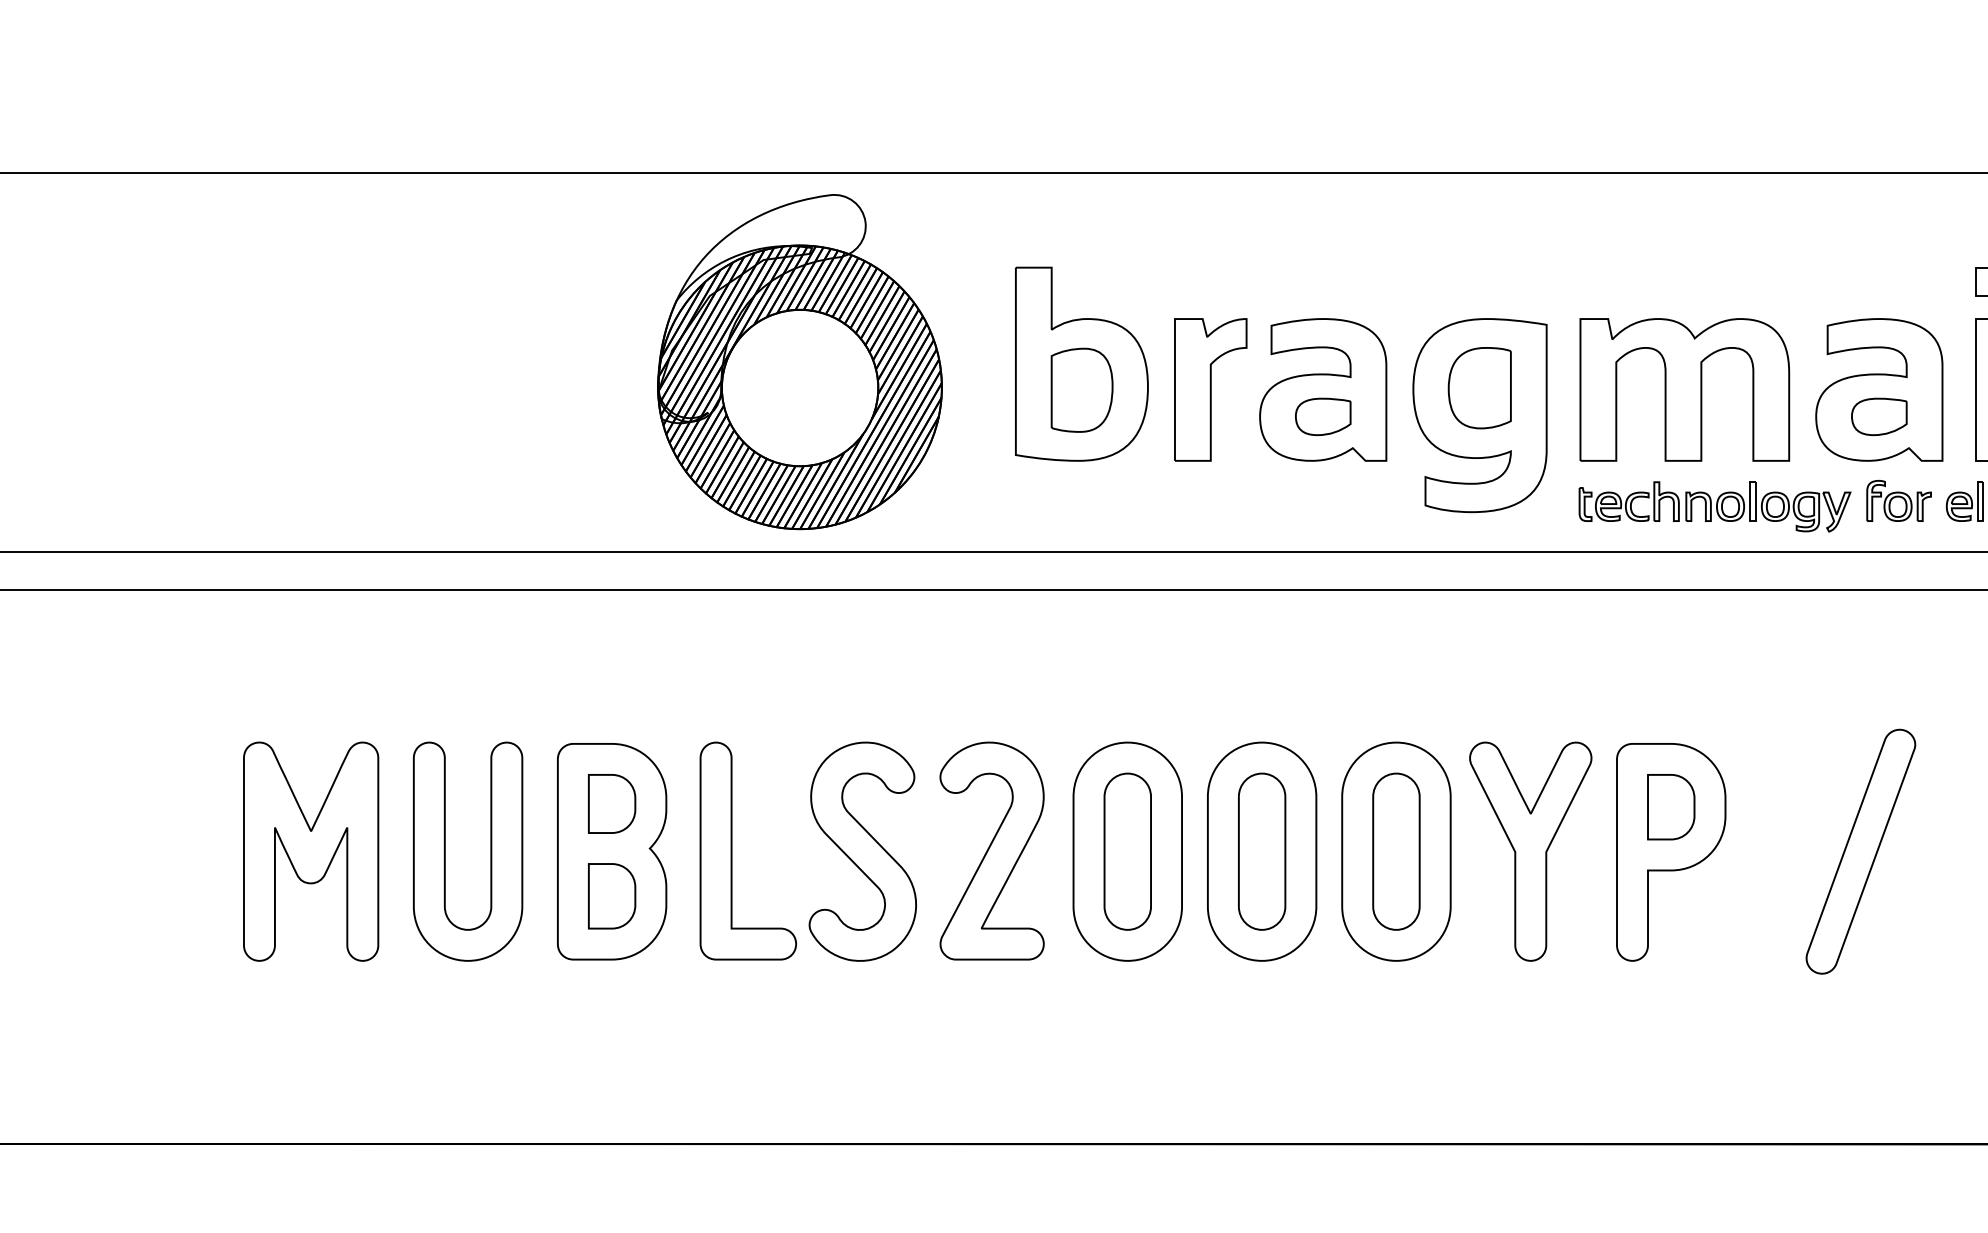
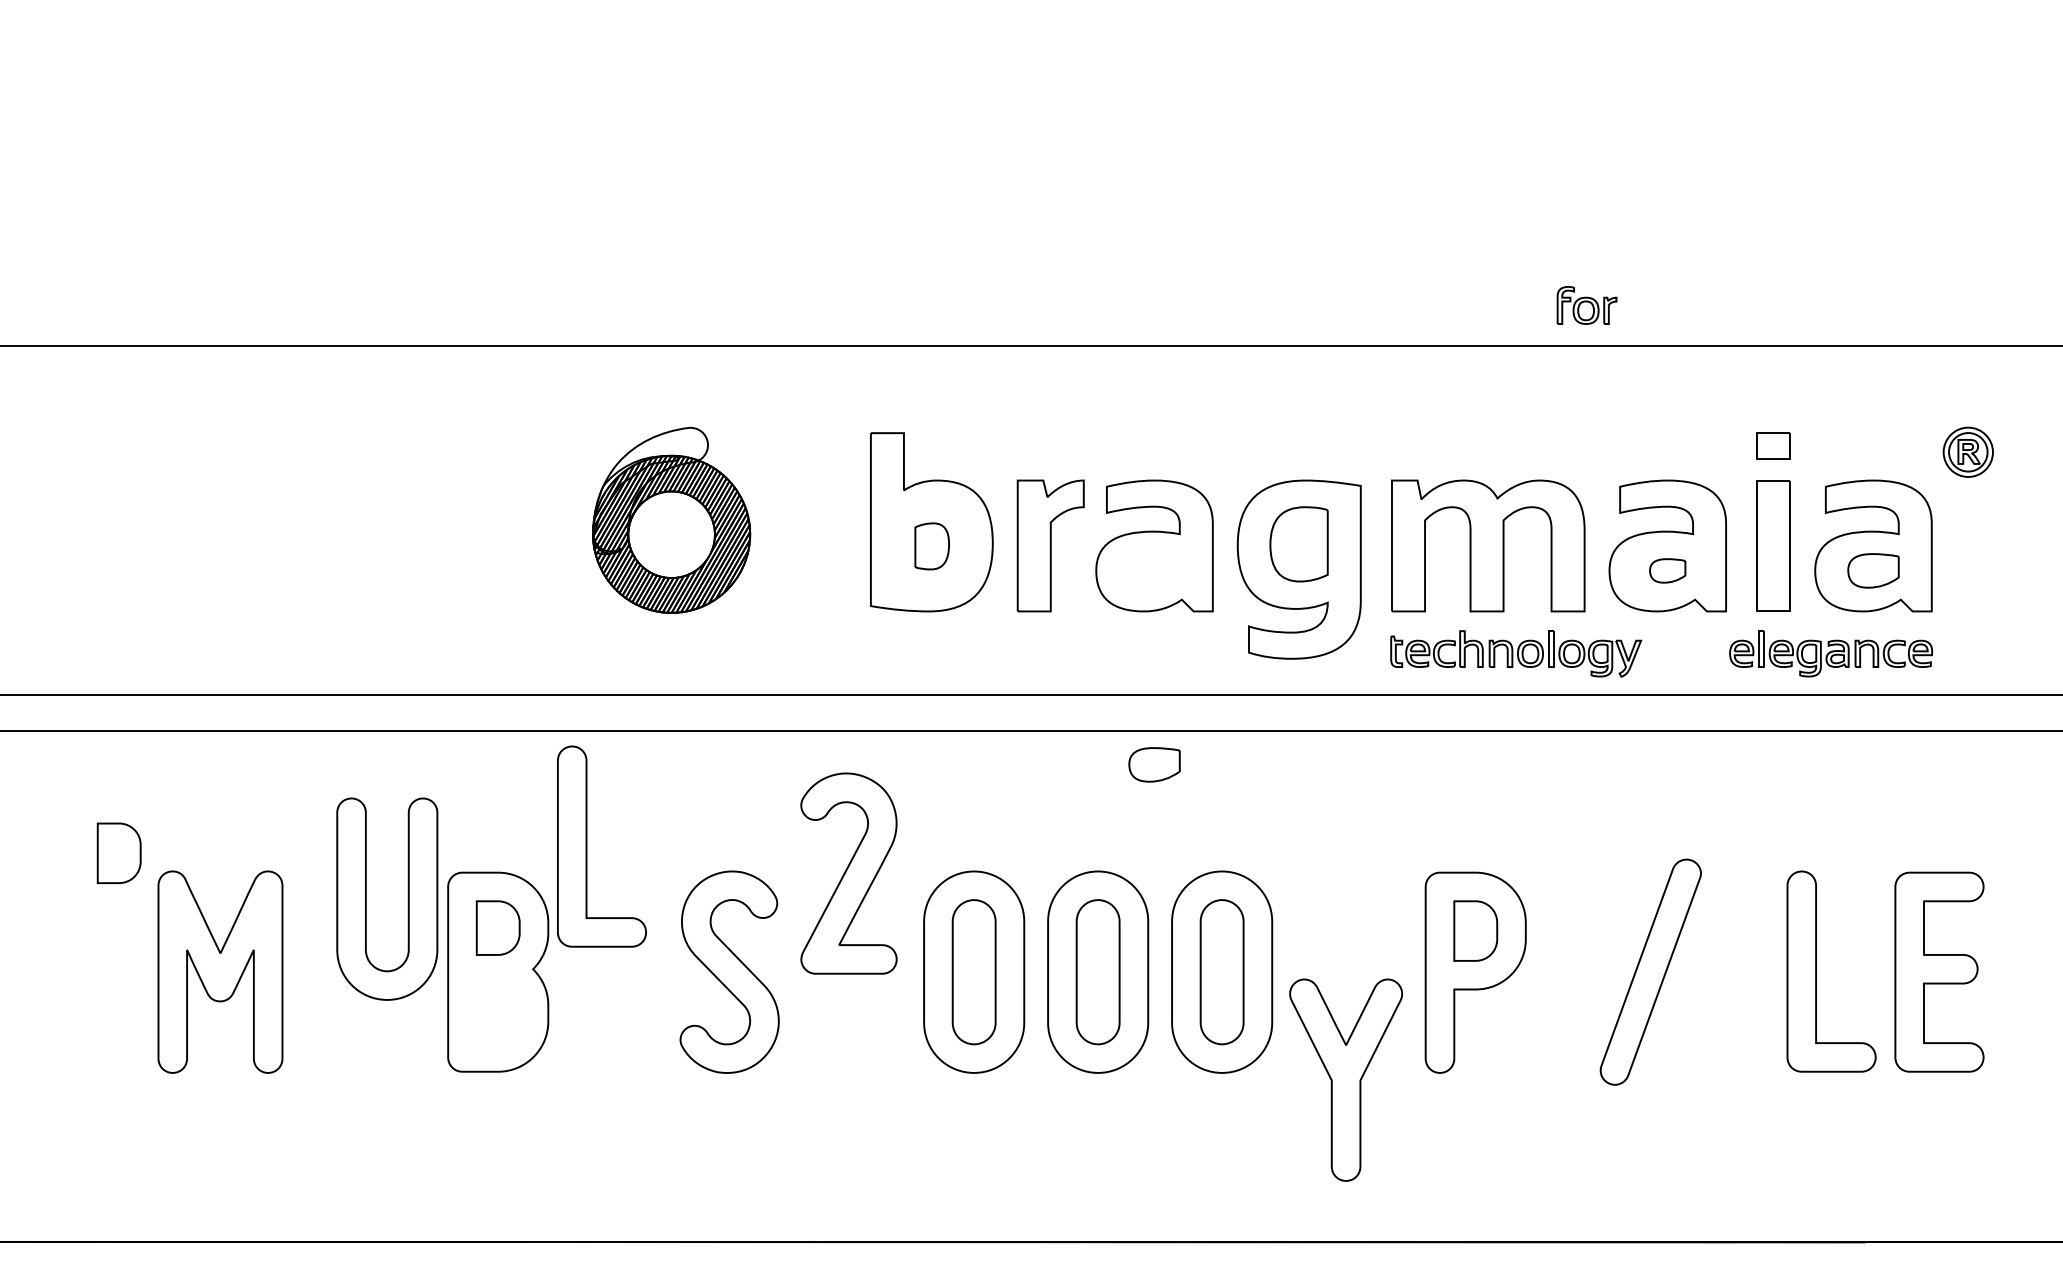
part: (799, 362) -> (671, 520), size x0.6
part: (1082, 390) -> (932, 546), size x0.6
part: (1323, 416) -> (1154, 764), moved
part: (1878, 416) -> (1667, 570), size x0.7
part: (1898, 500) -> (1586, 305), moved
part: (489, 850) -> (407, 898), moved
part: (732, 850) -> (587, 846), moved
part: (991, 850) -> (848, 873), moved
part: (1531, 850) -> (1346, 1079), moved
part: (611, 895) -> (118, 852), moved

